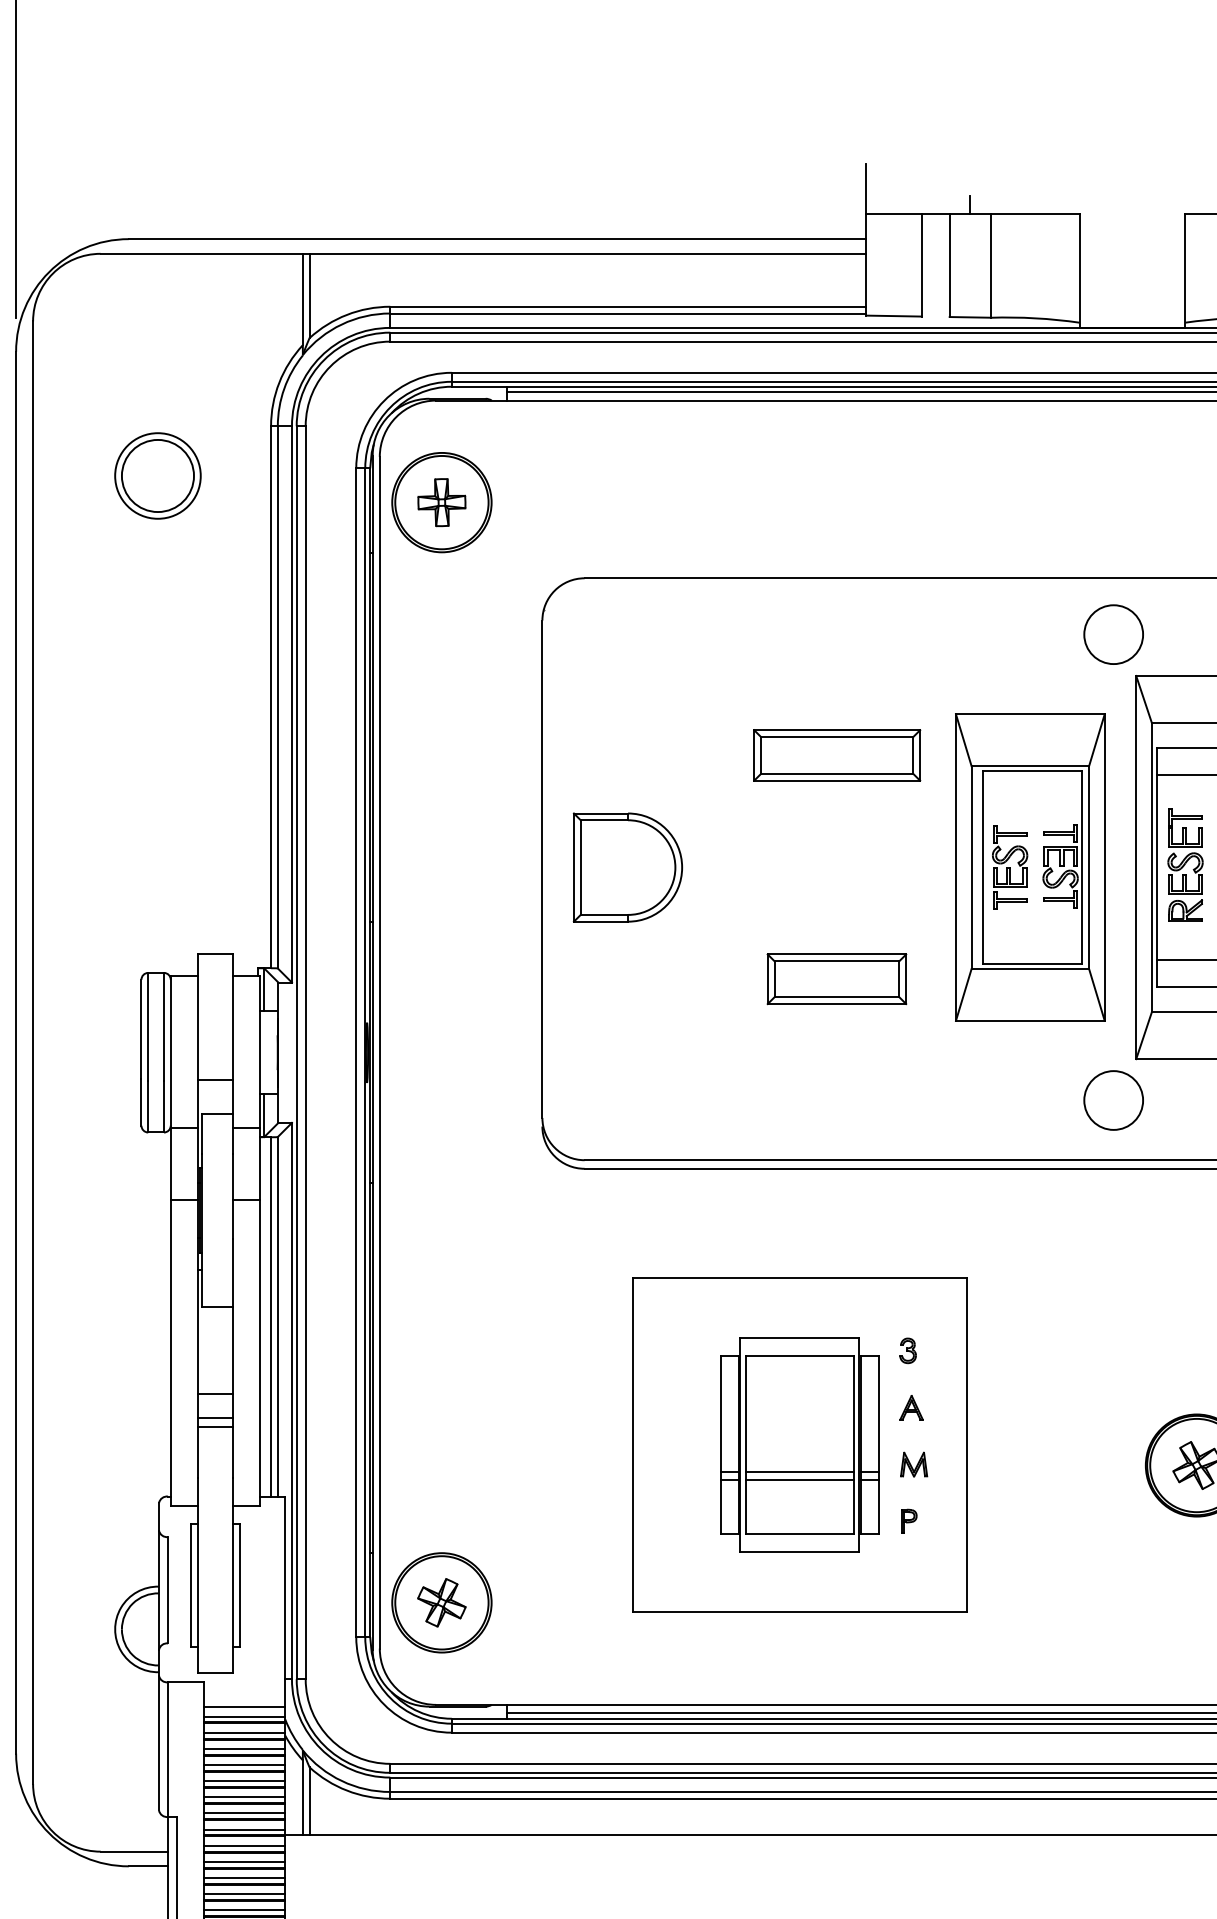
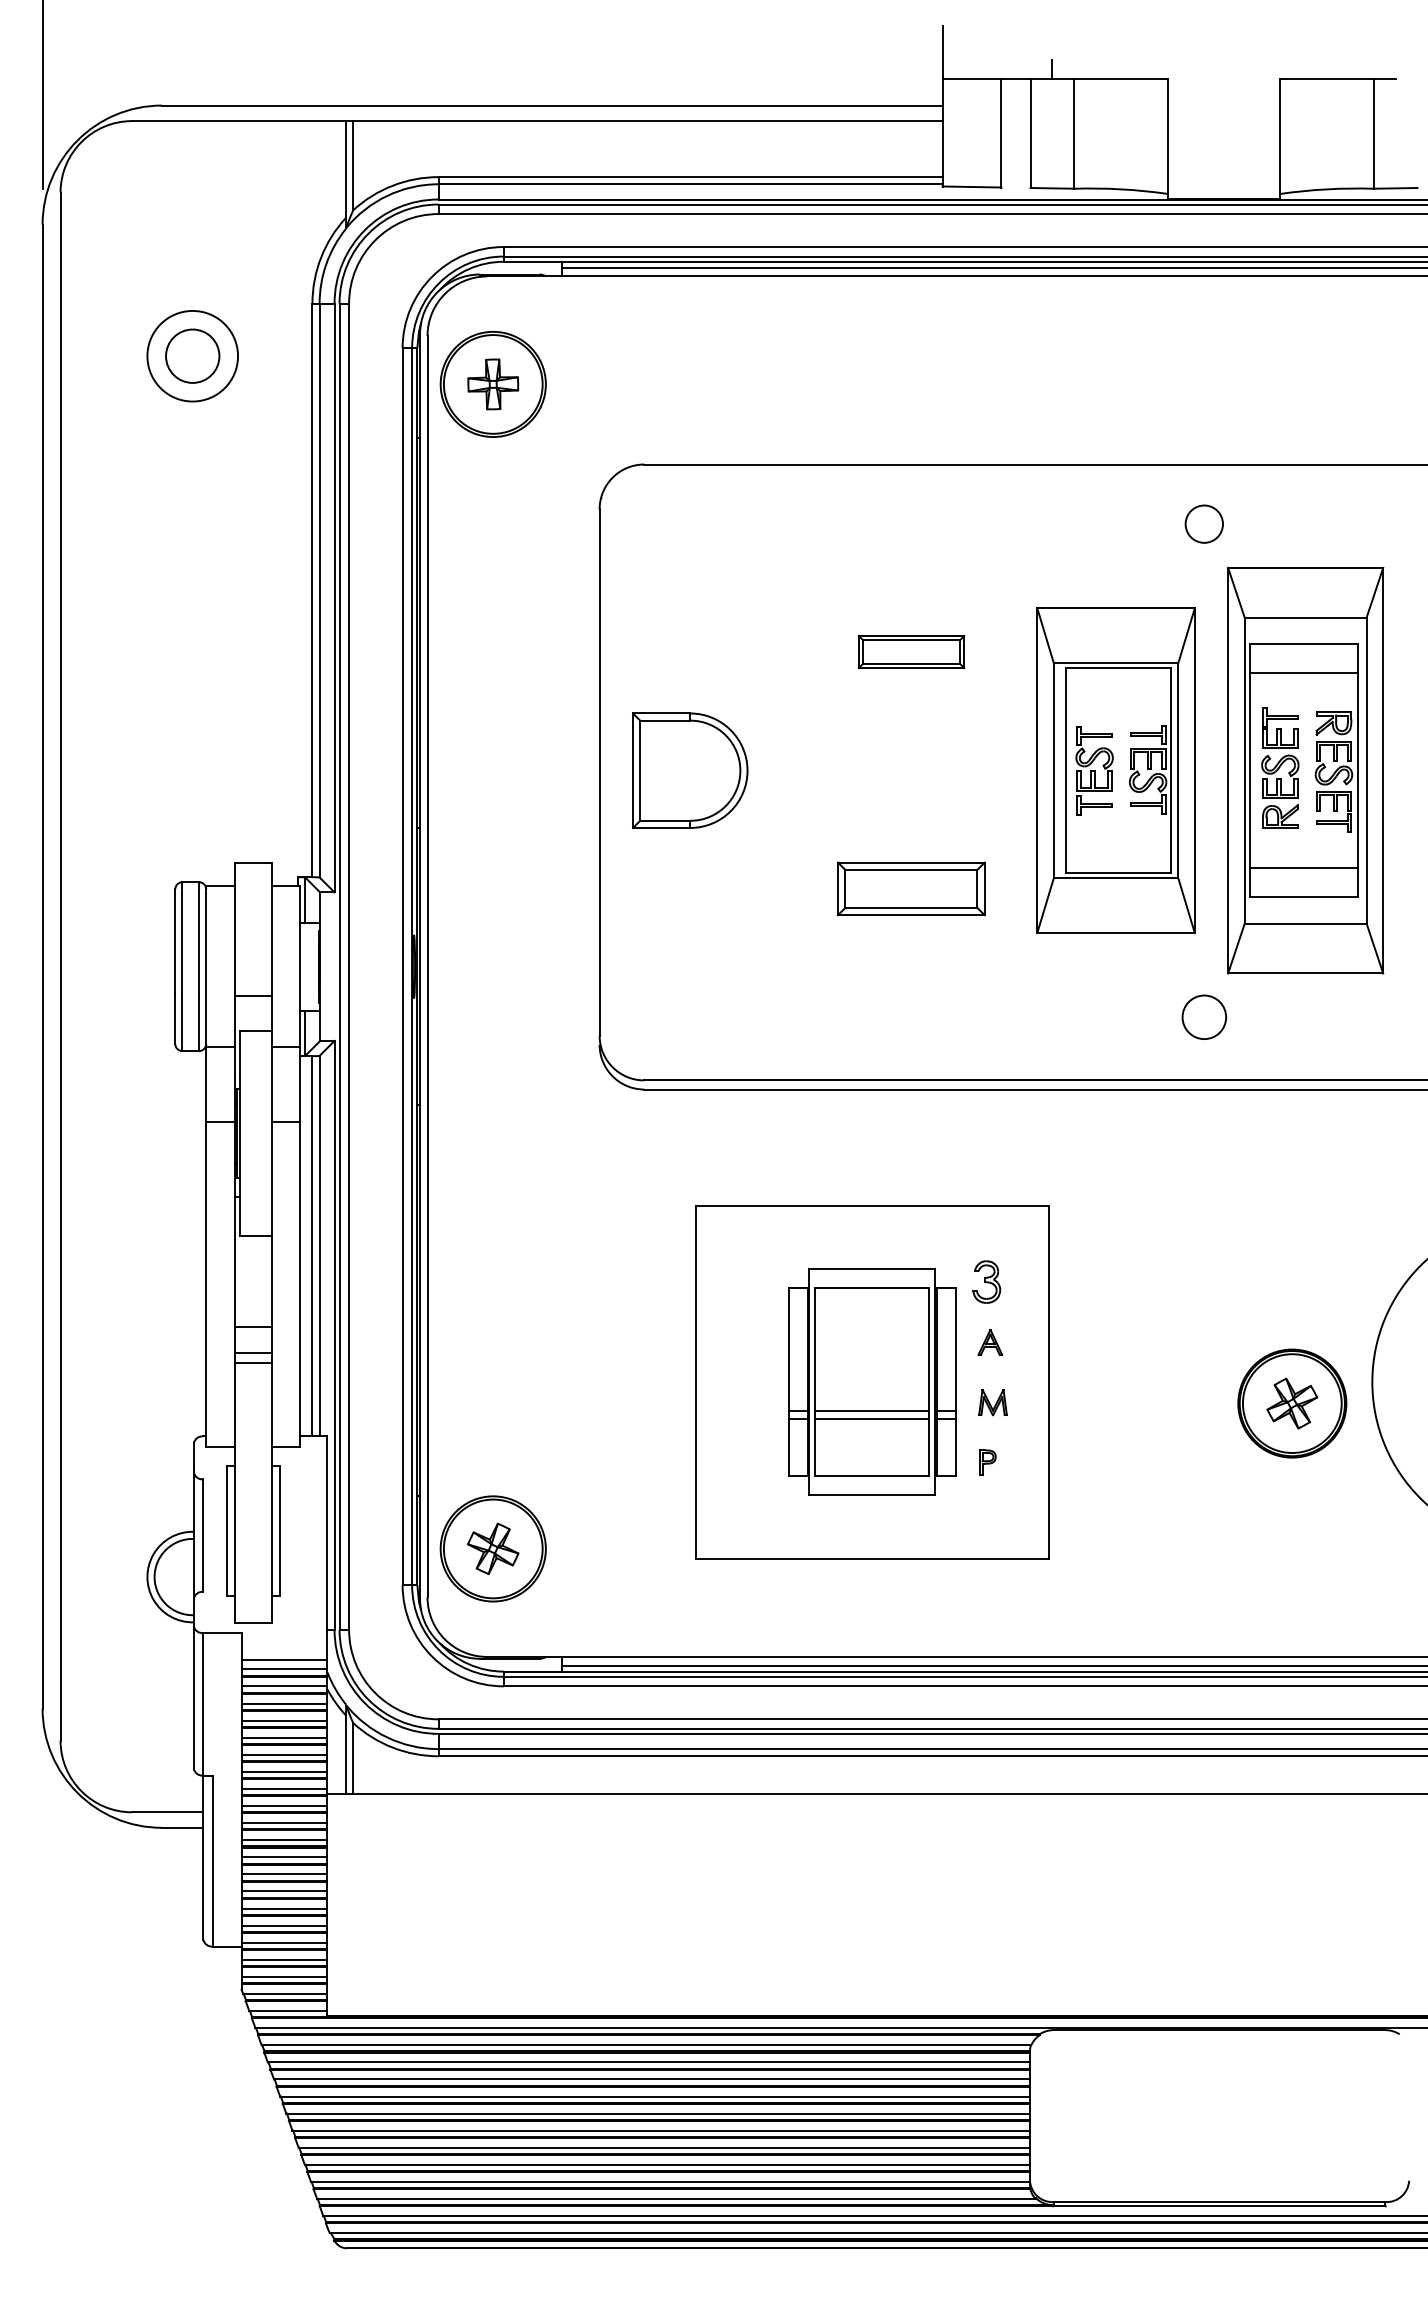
circle: (157, 476) -> (192, 356), size x0.7
circle: (1113, 634) -> (1204, 524), size x0.6
part: (837, 754) -> (911, 651), size x0.6
circle: (1113, 1100) -> (1204, 1017), size x0.7
part: (907, 1351) -> (986, 1282), size x1.6

